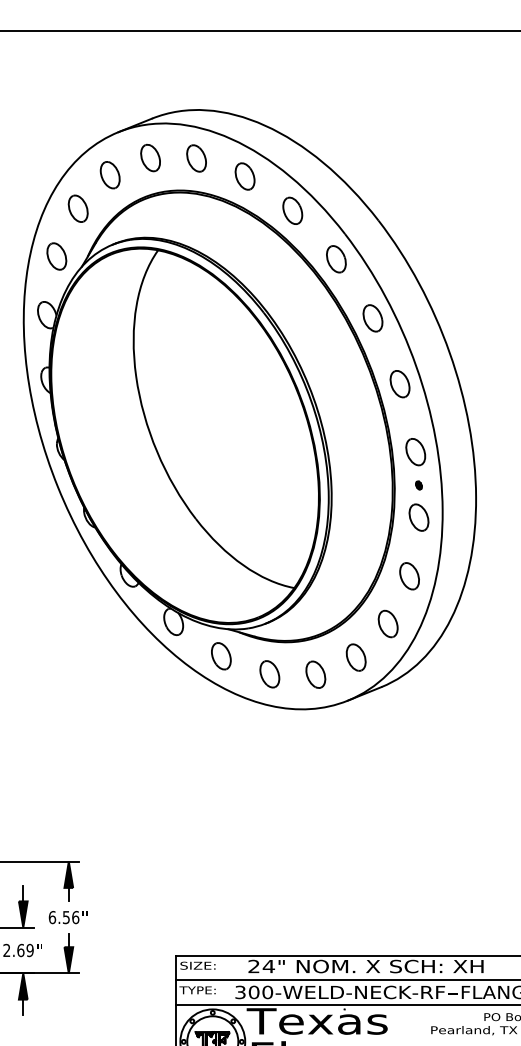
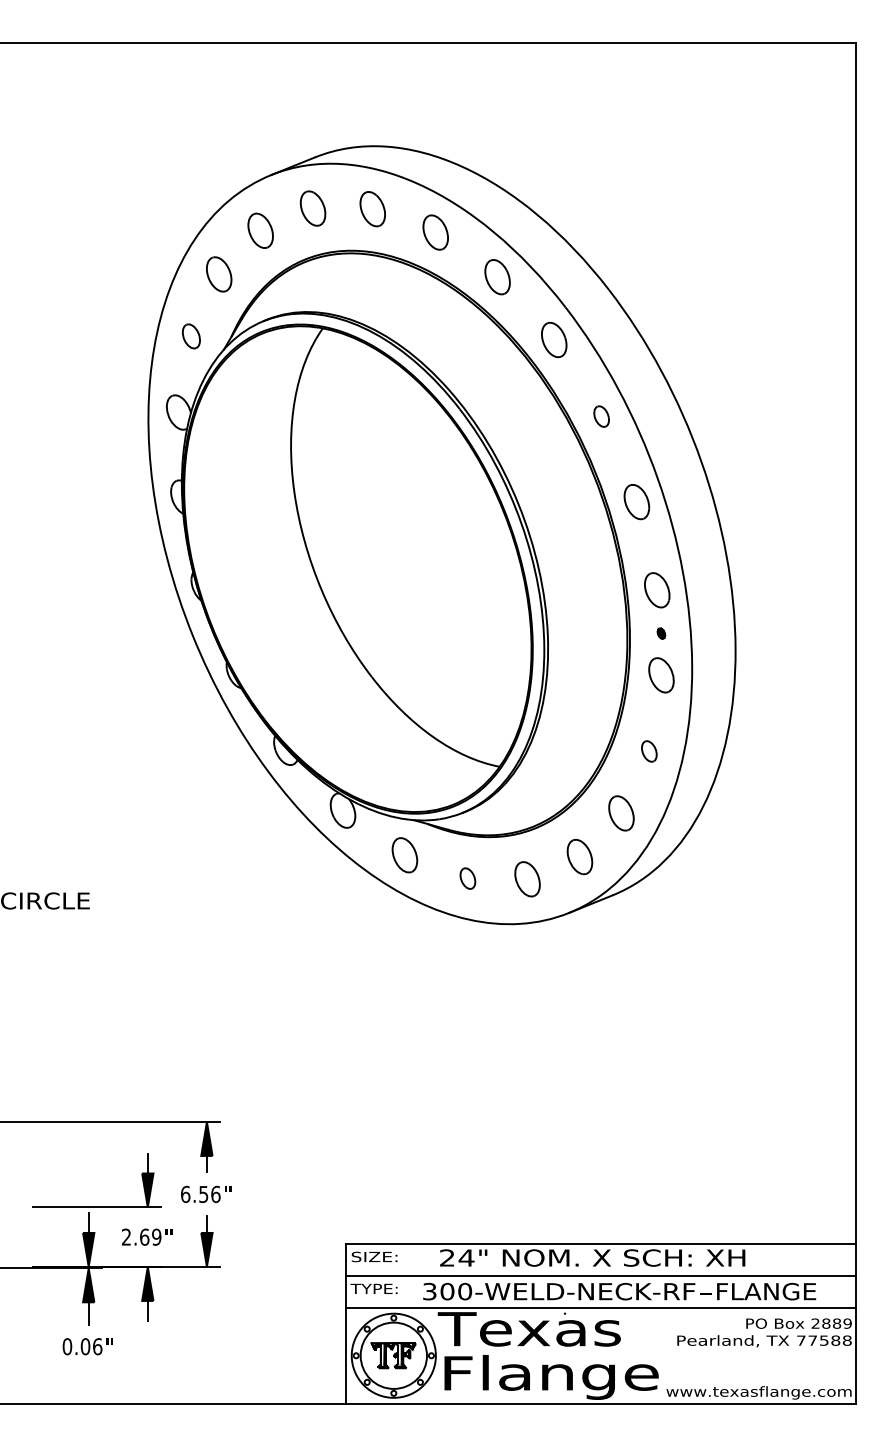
part: (56, 256) -> (191, 336), size x0.7
part: (372, 318) -> (601, 416), size x0.6
part: (409, 576) -> (649, 751), size x0.6
part: (269, 674) -> (467, 878), size x0.6

